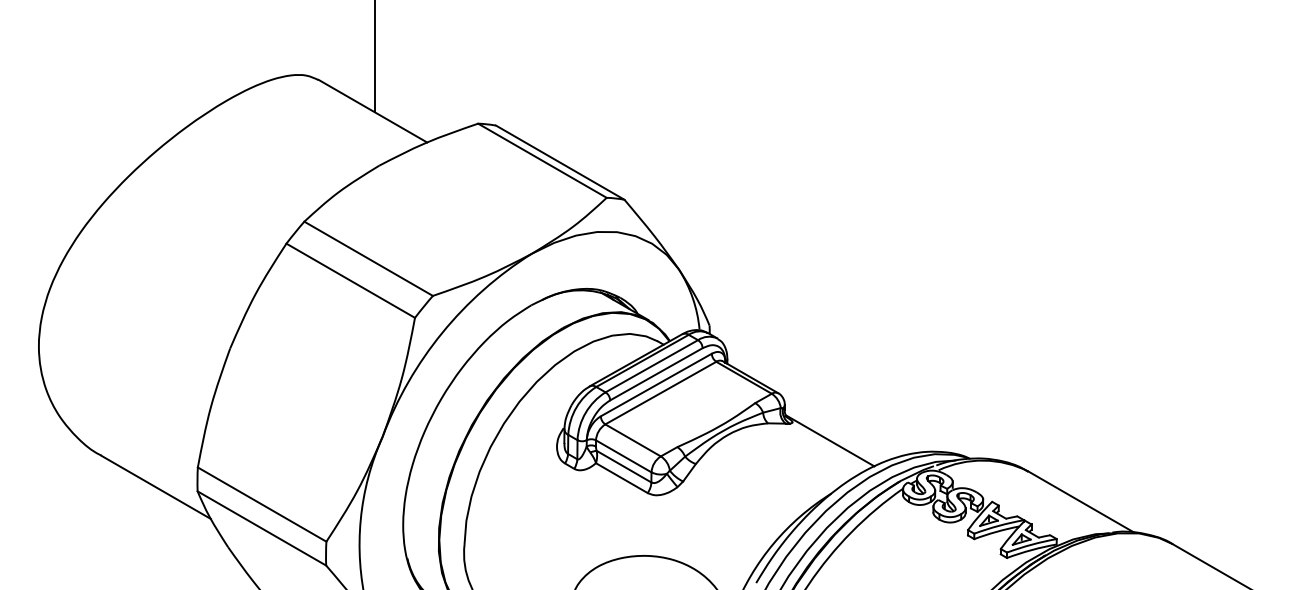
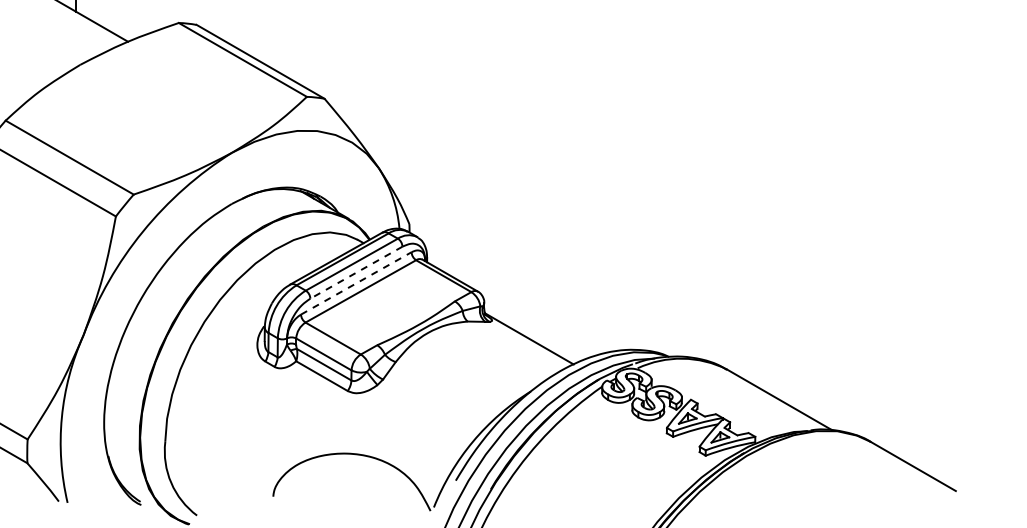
line: (655, 374) -> (355, 272), solid -> dashed
line: (656, 385) -> (356, 283), solid -> dashed

